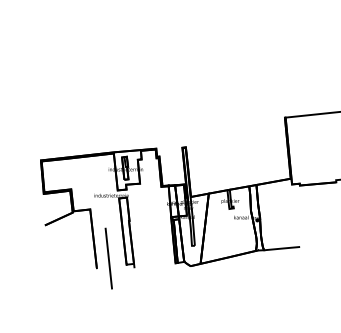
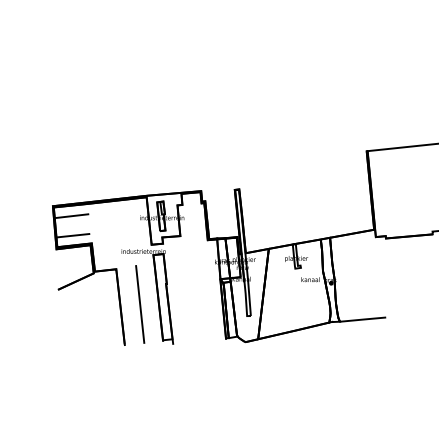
line: (55, 168) -> (71, 216), added
line: (56, 183) -> (72, 235), added
line: (109, 258) -> (140, 304), moved

